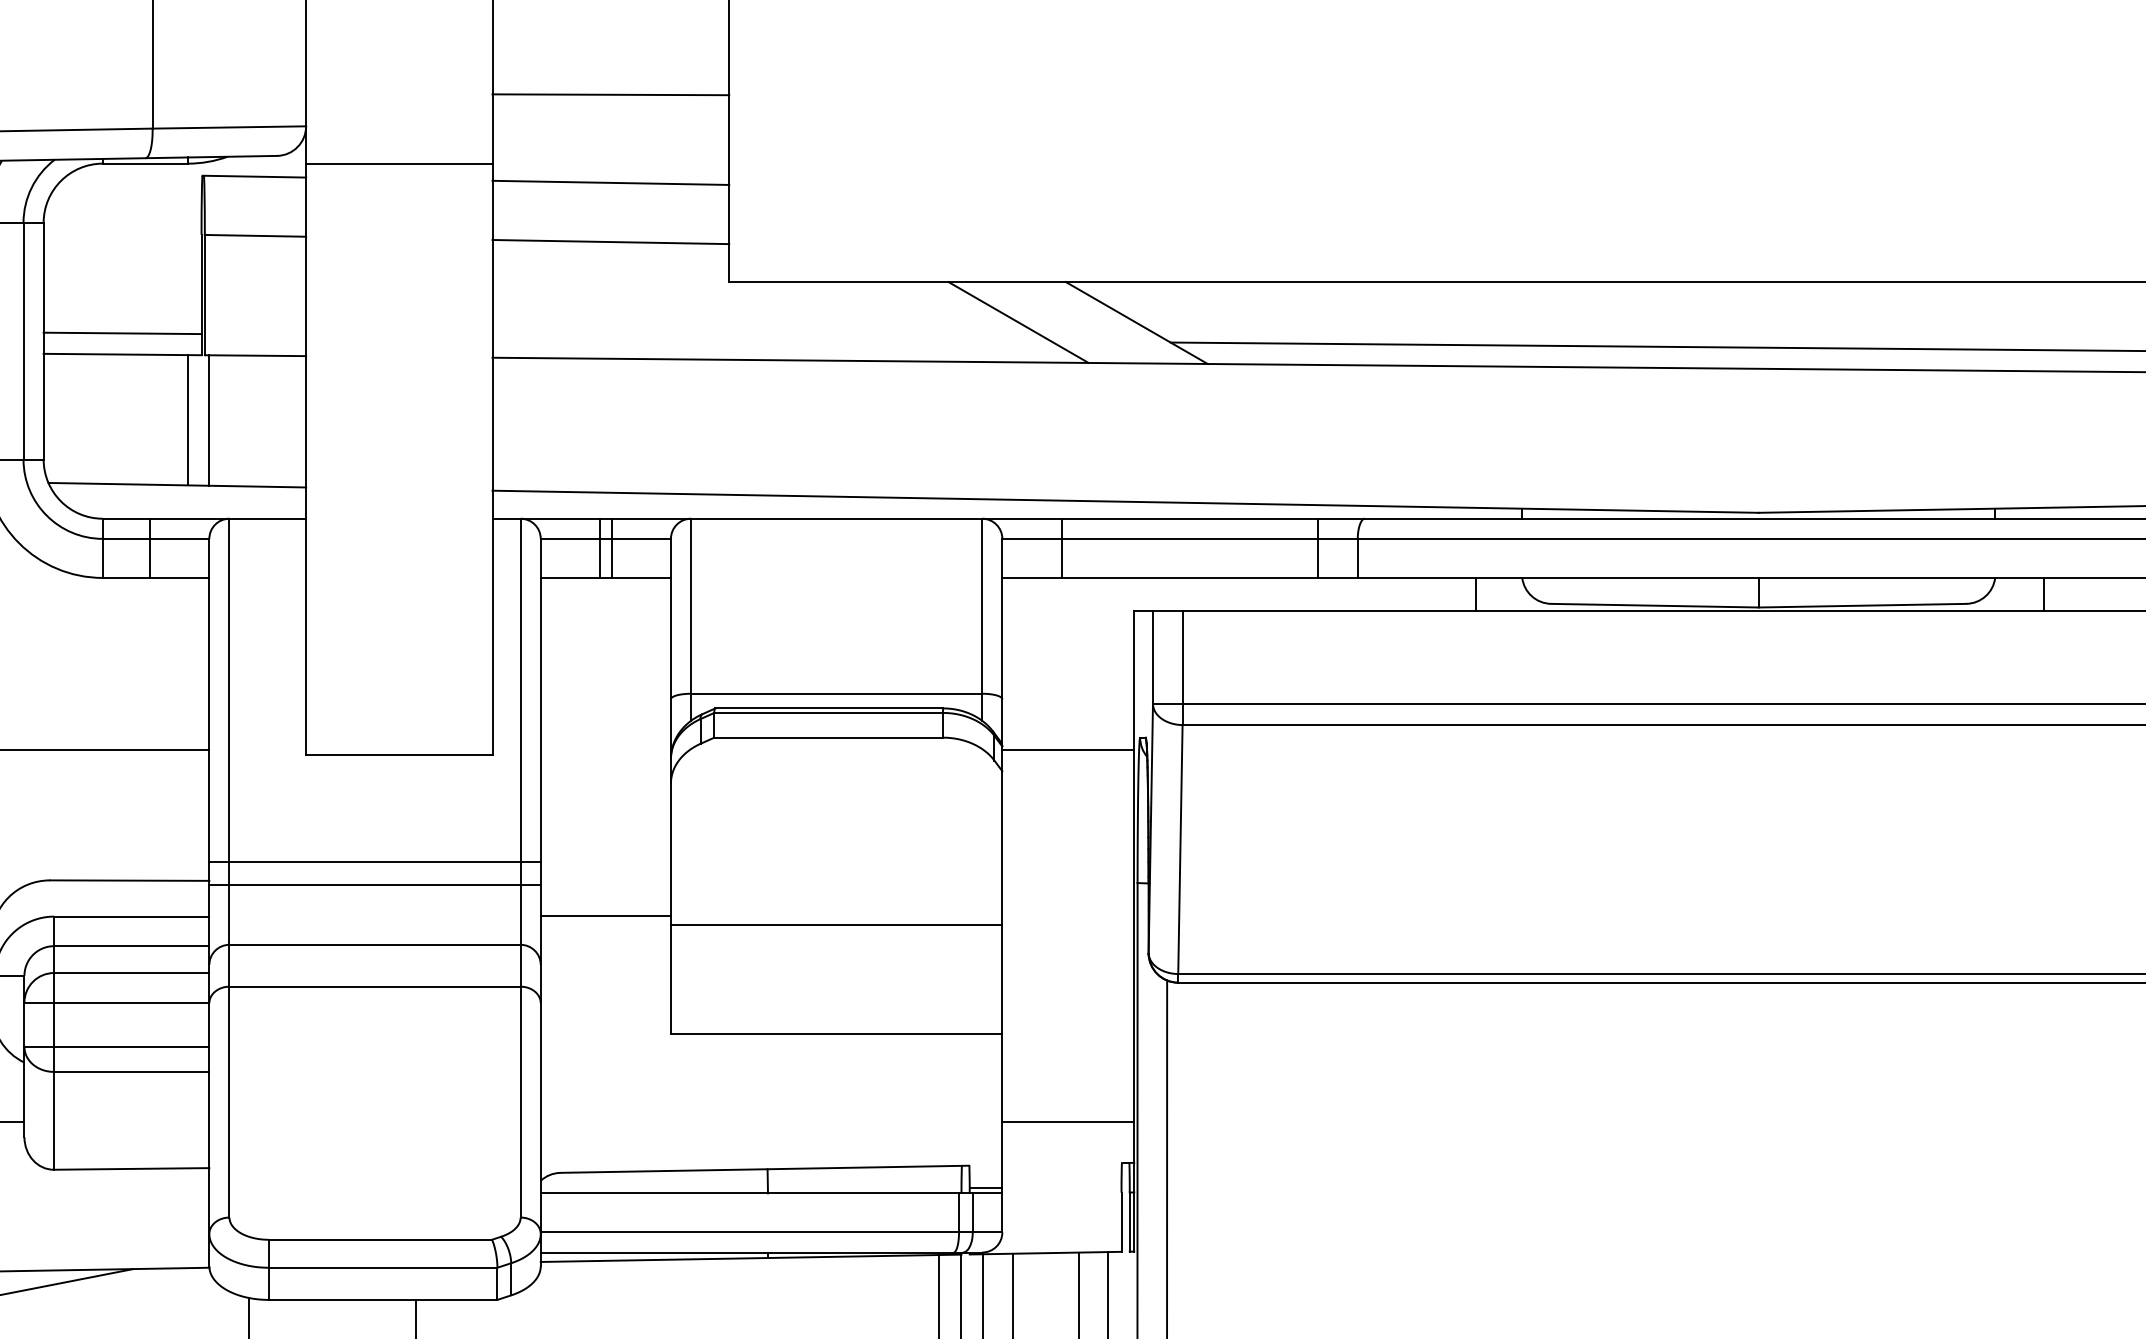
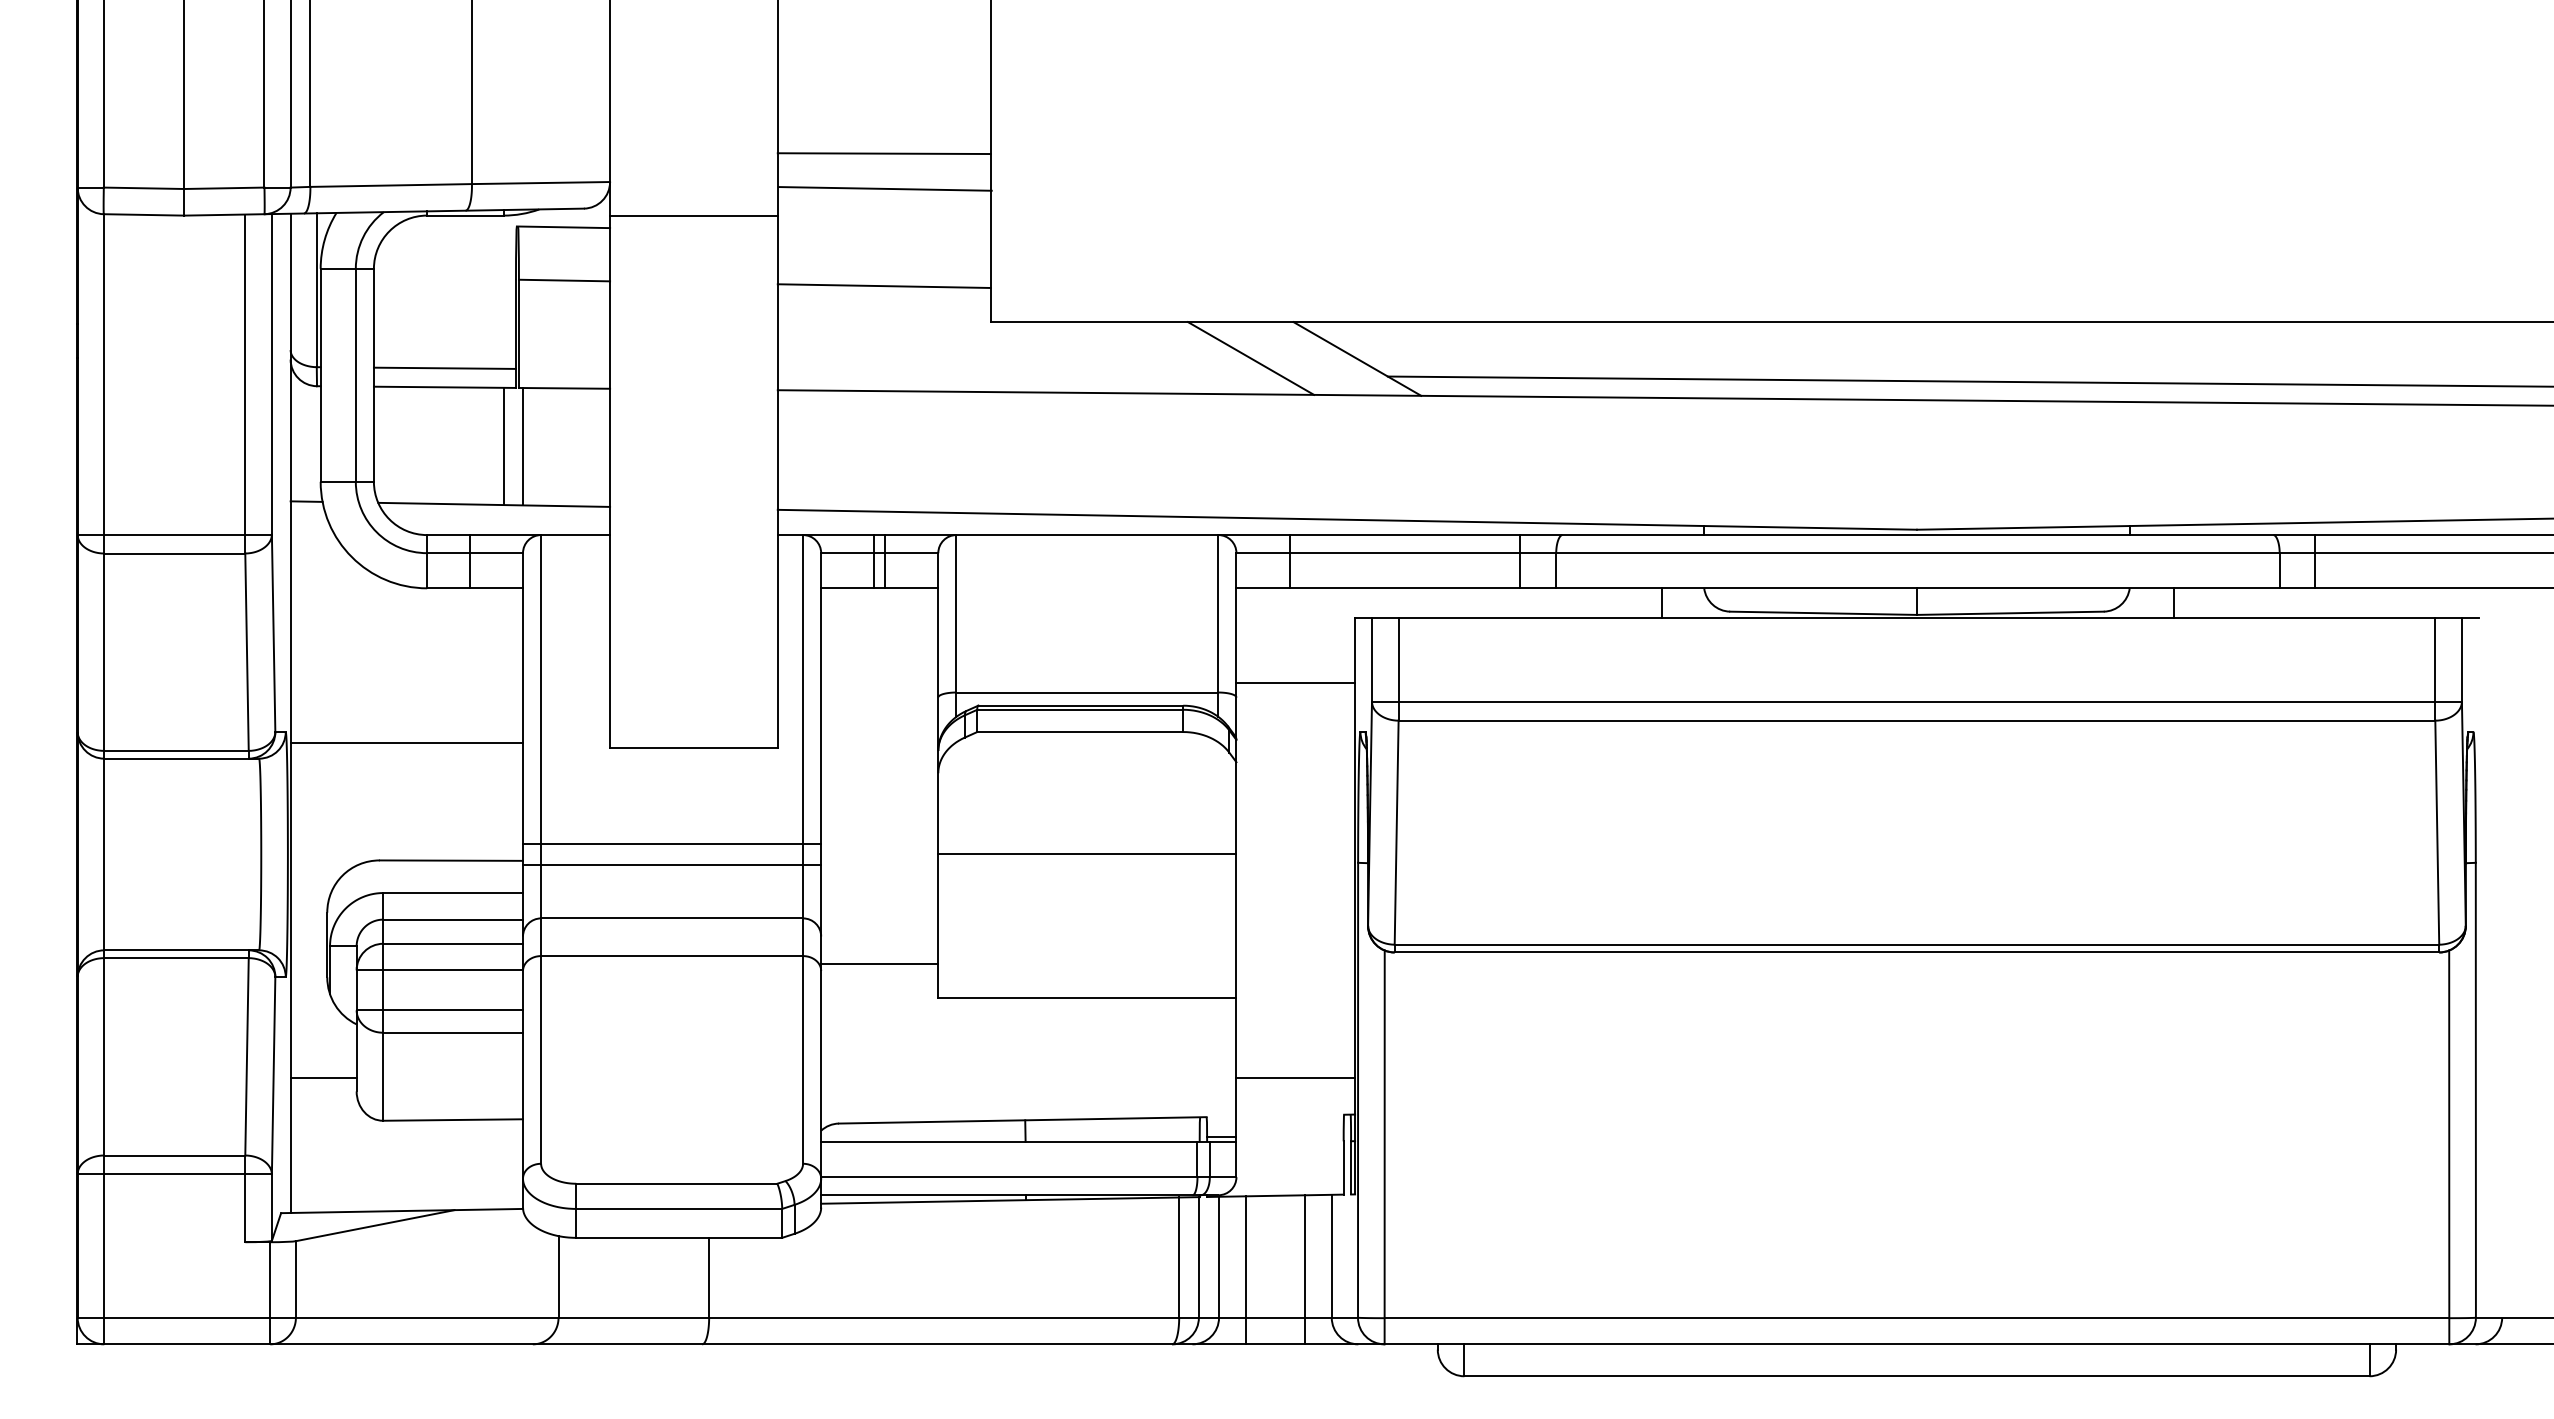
line: (610, 182) -> (884, 188), moved
line: (1067, 749) -> (1295, 682), moved
line: (605, 916) -> (879, 963), moved
line: (836, 924) -> (1087, 853), moved

